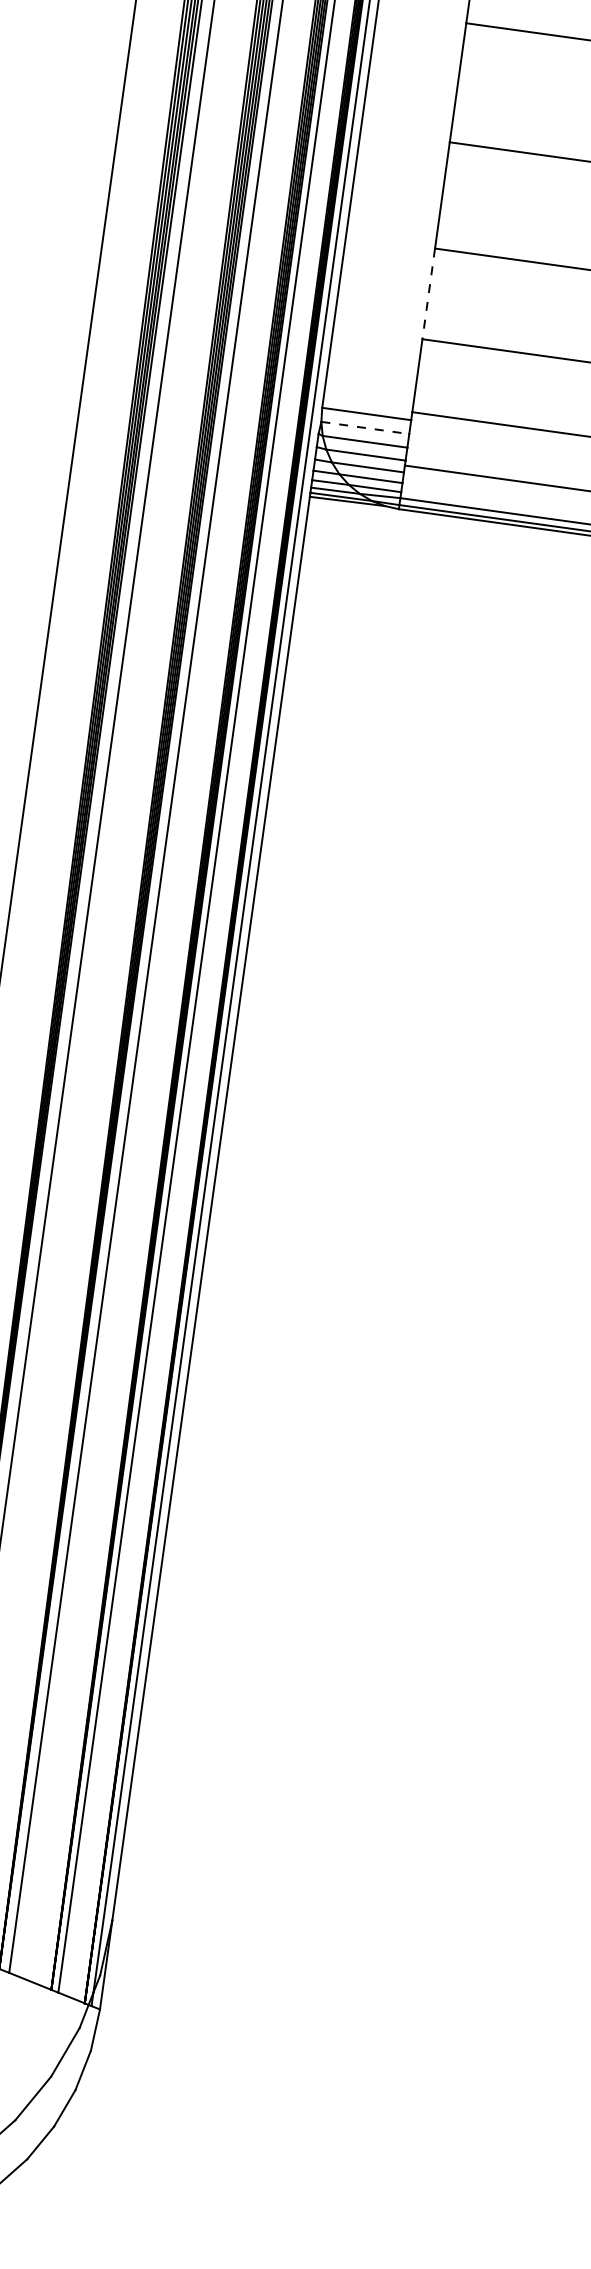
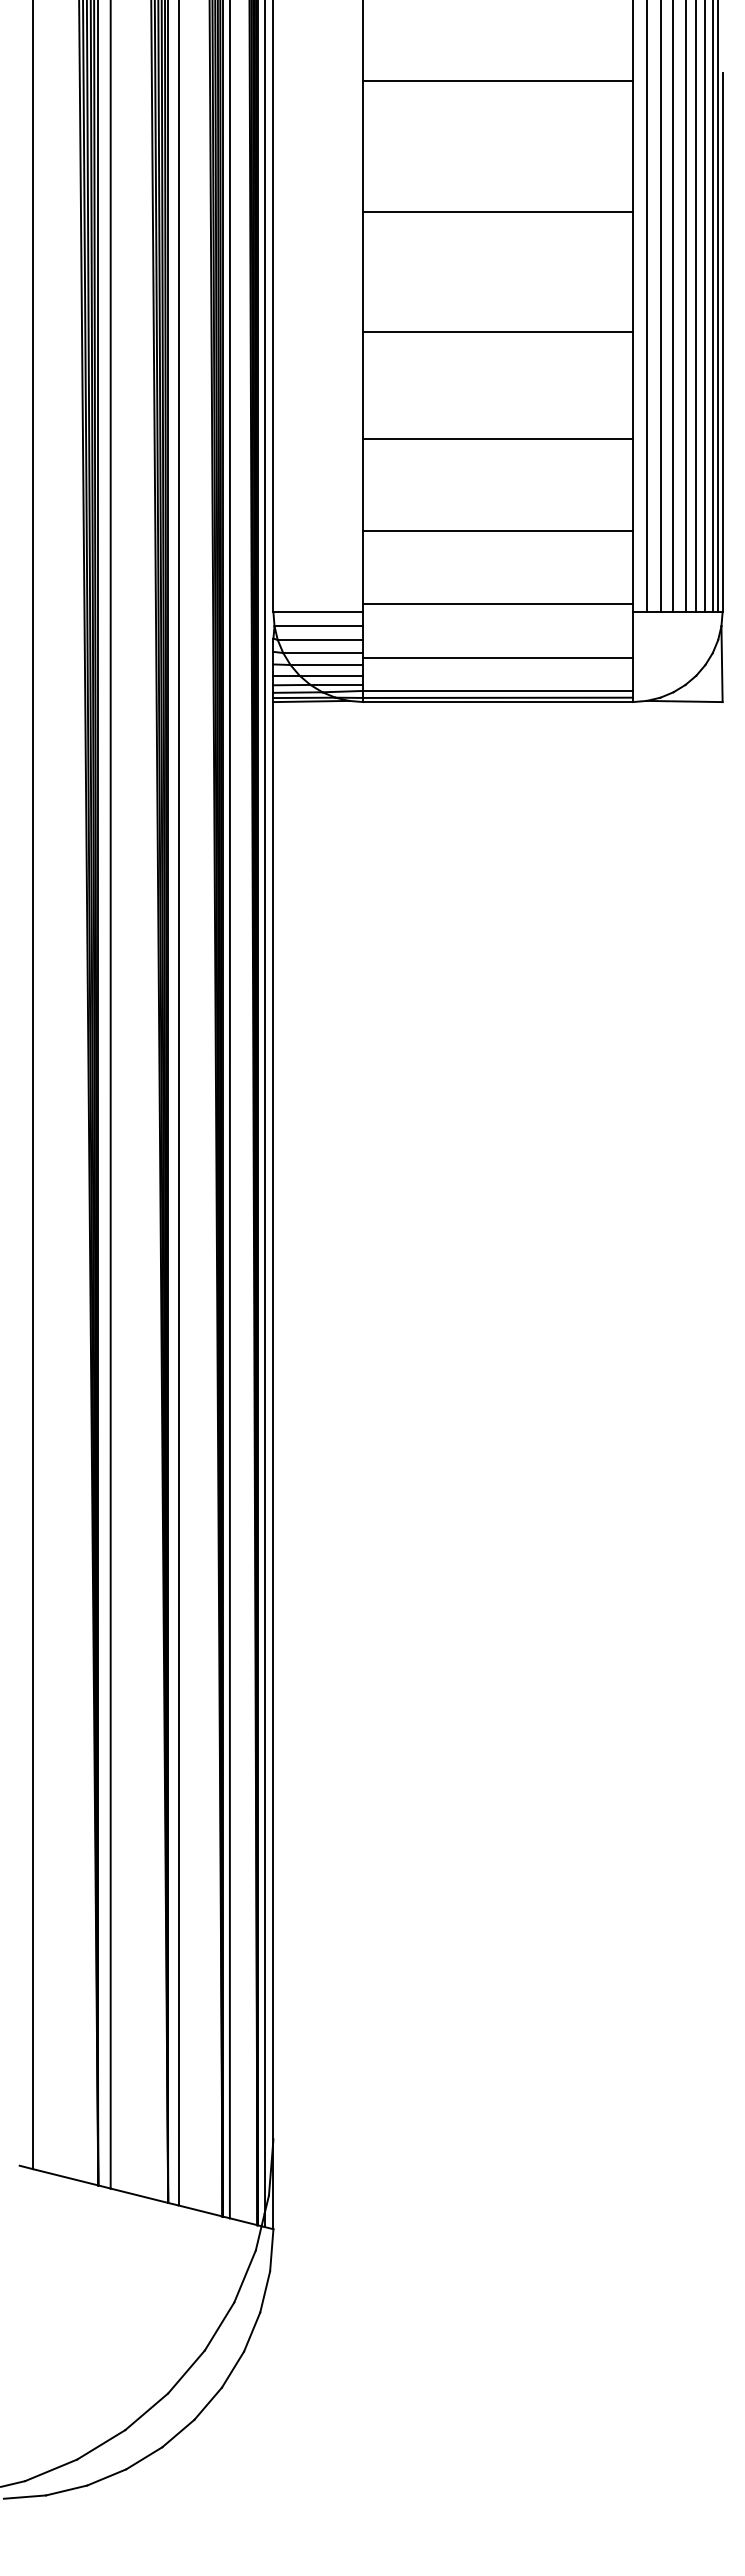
line: (429, 293) -> (363, 484), dashed -> solid
line: (365, 428) -> (319, 626), dashed -> solid

